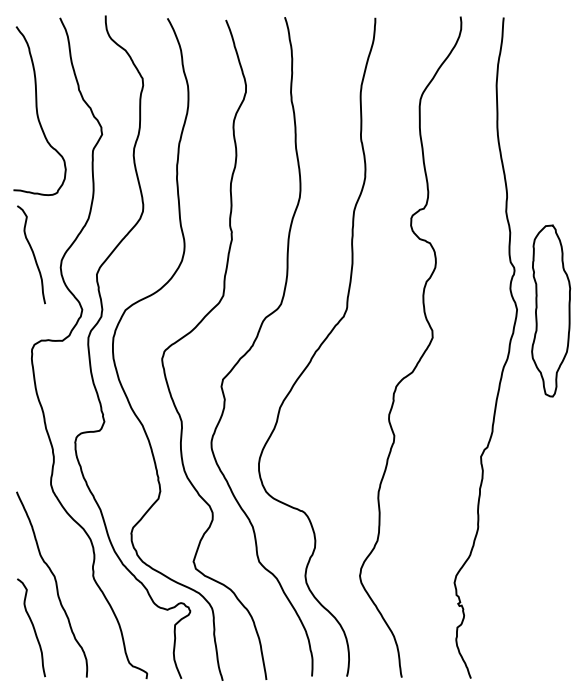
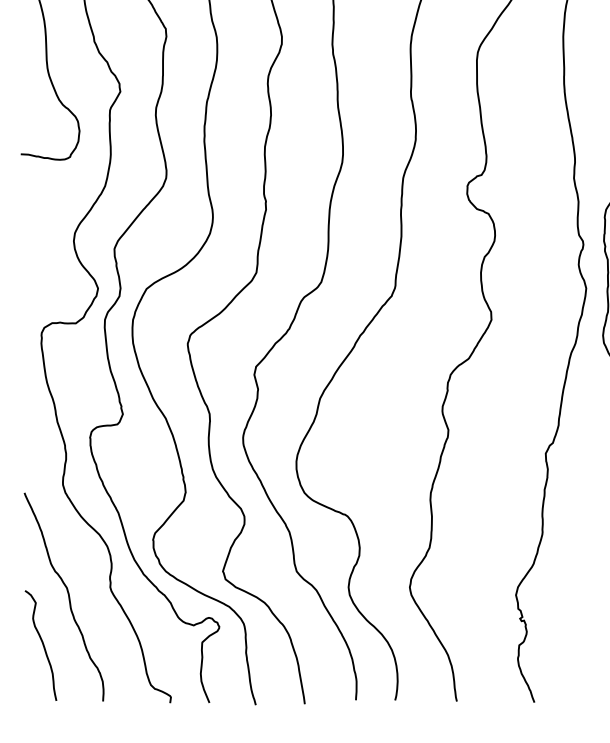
curve: (32, 254) -> (42, 226), removed

